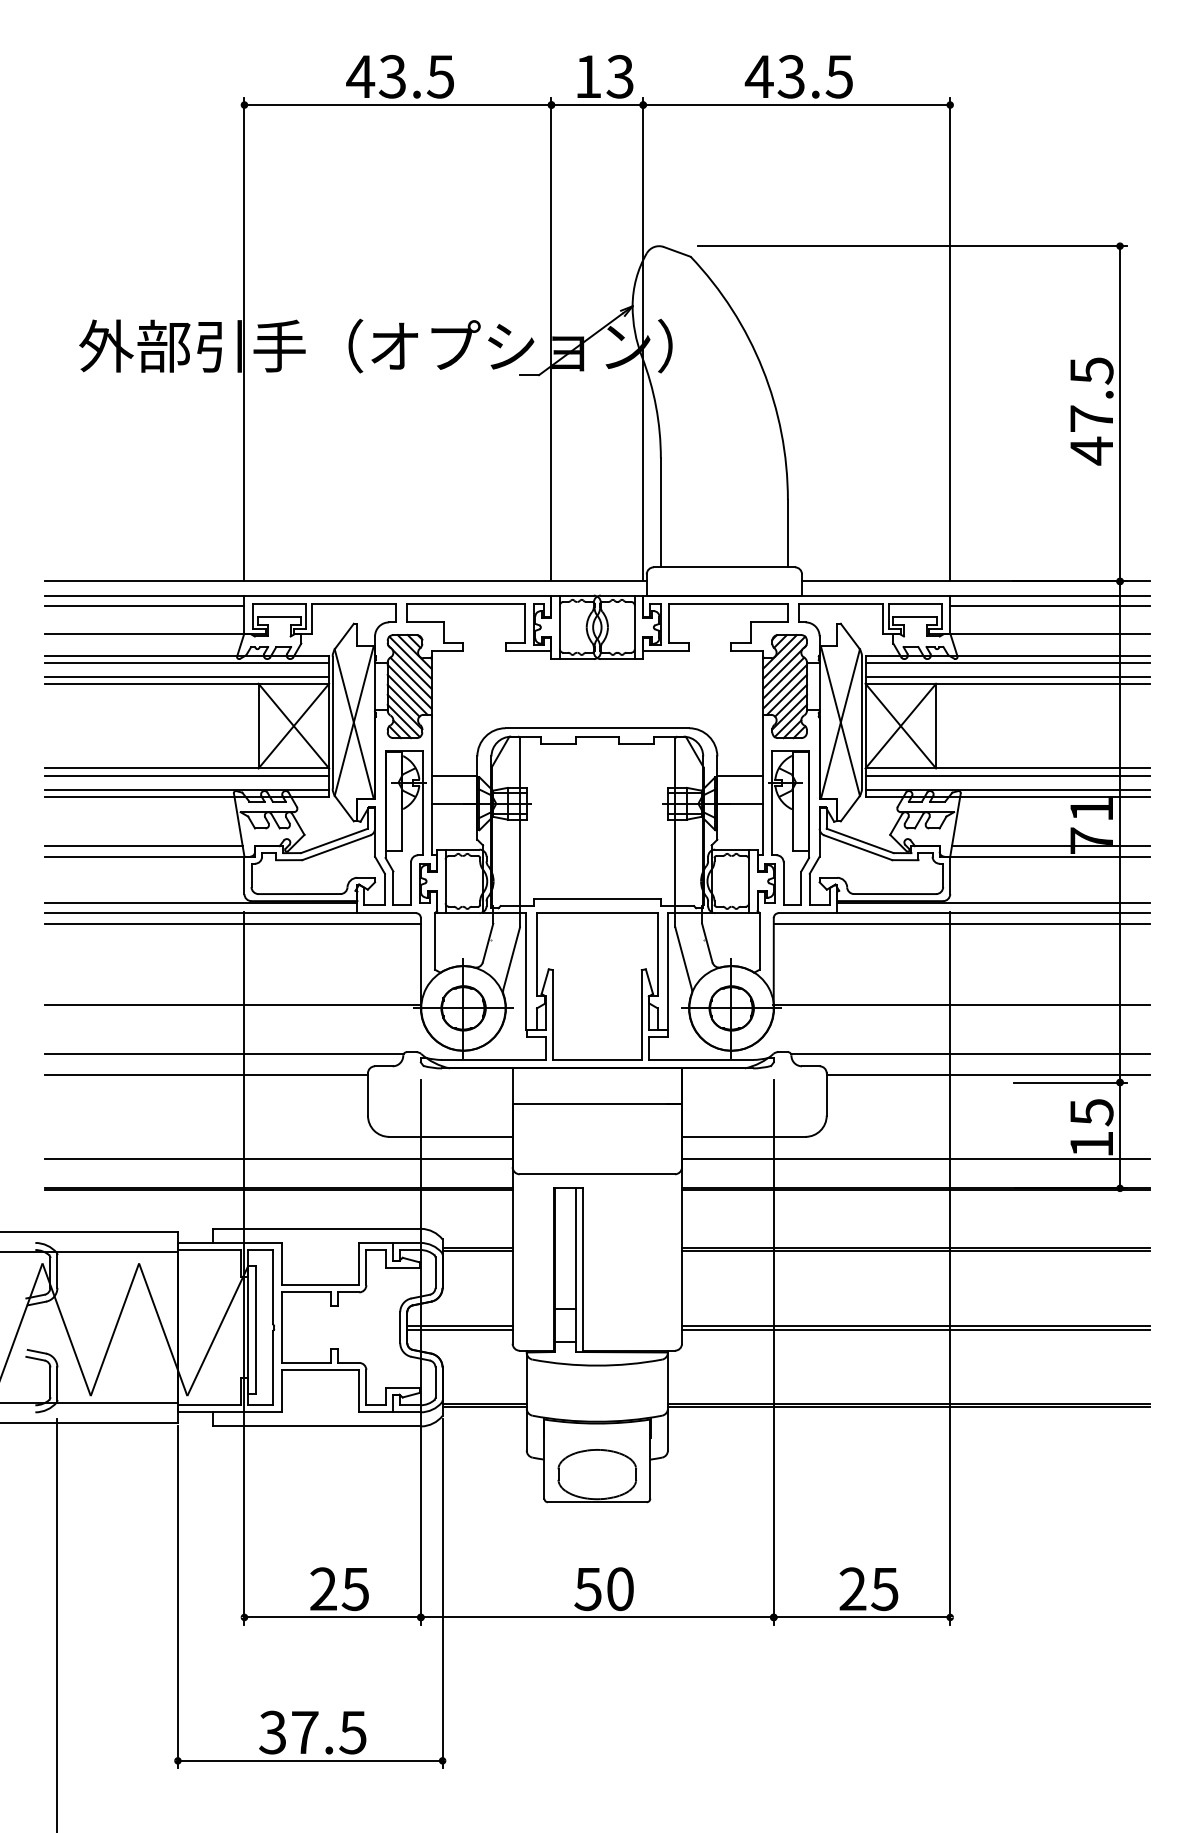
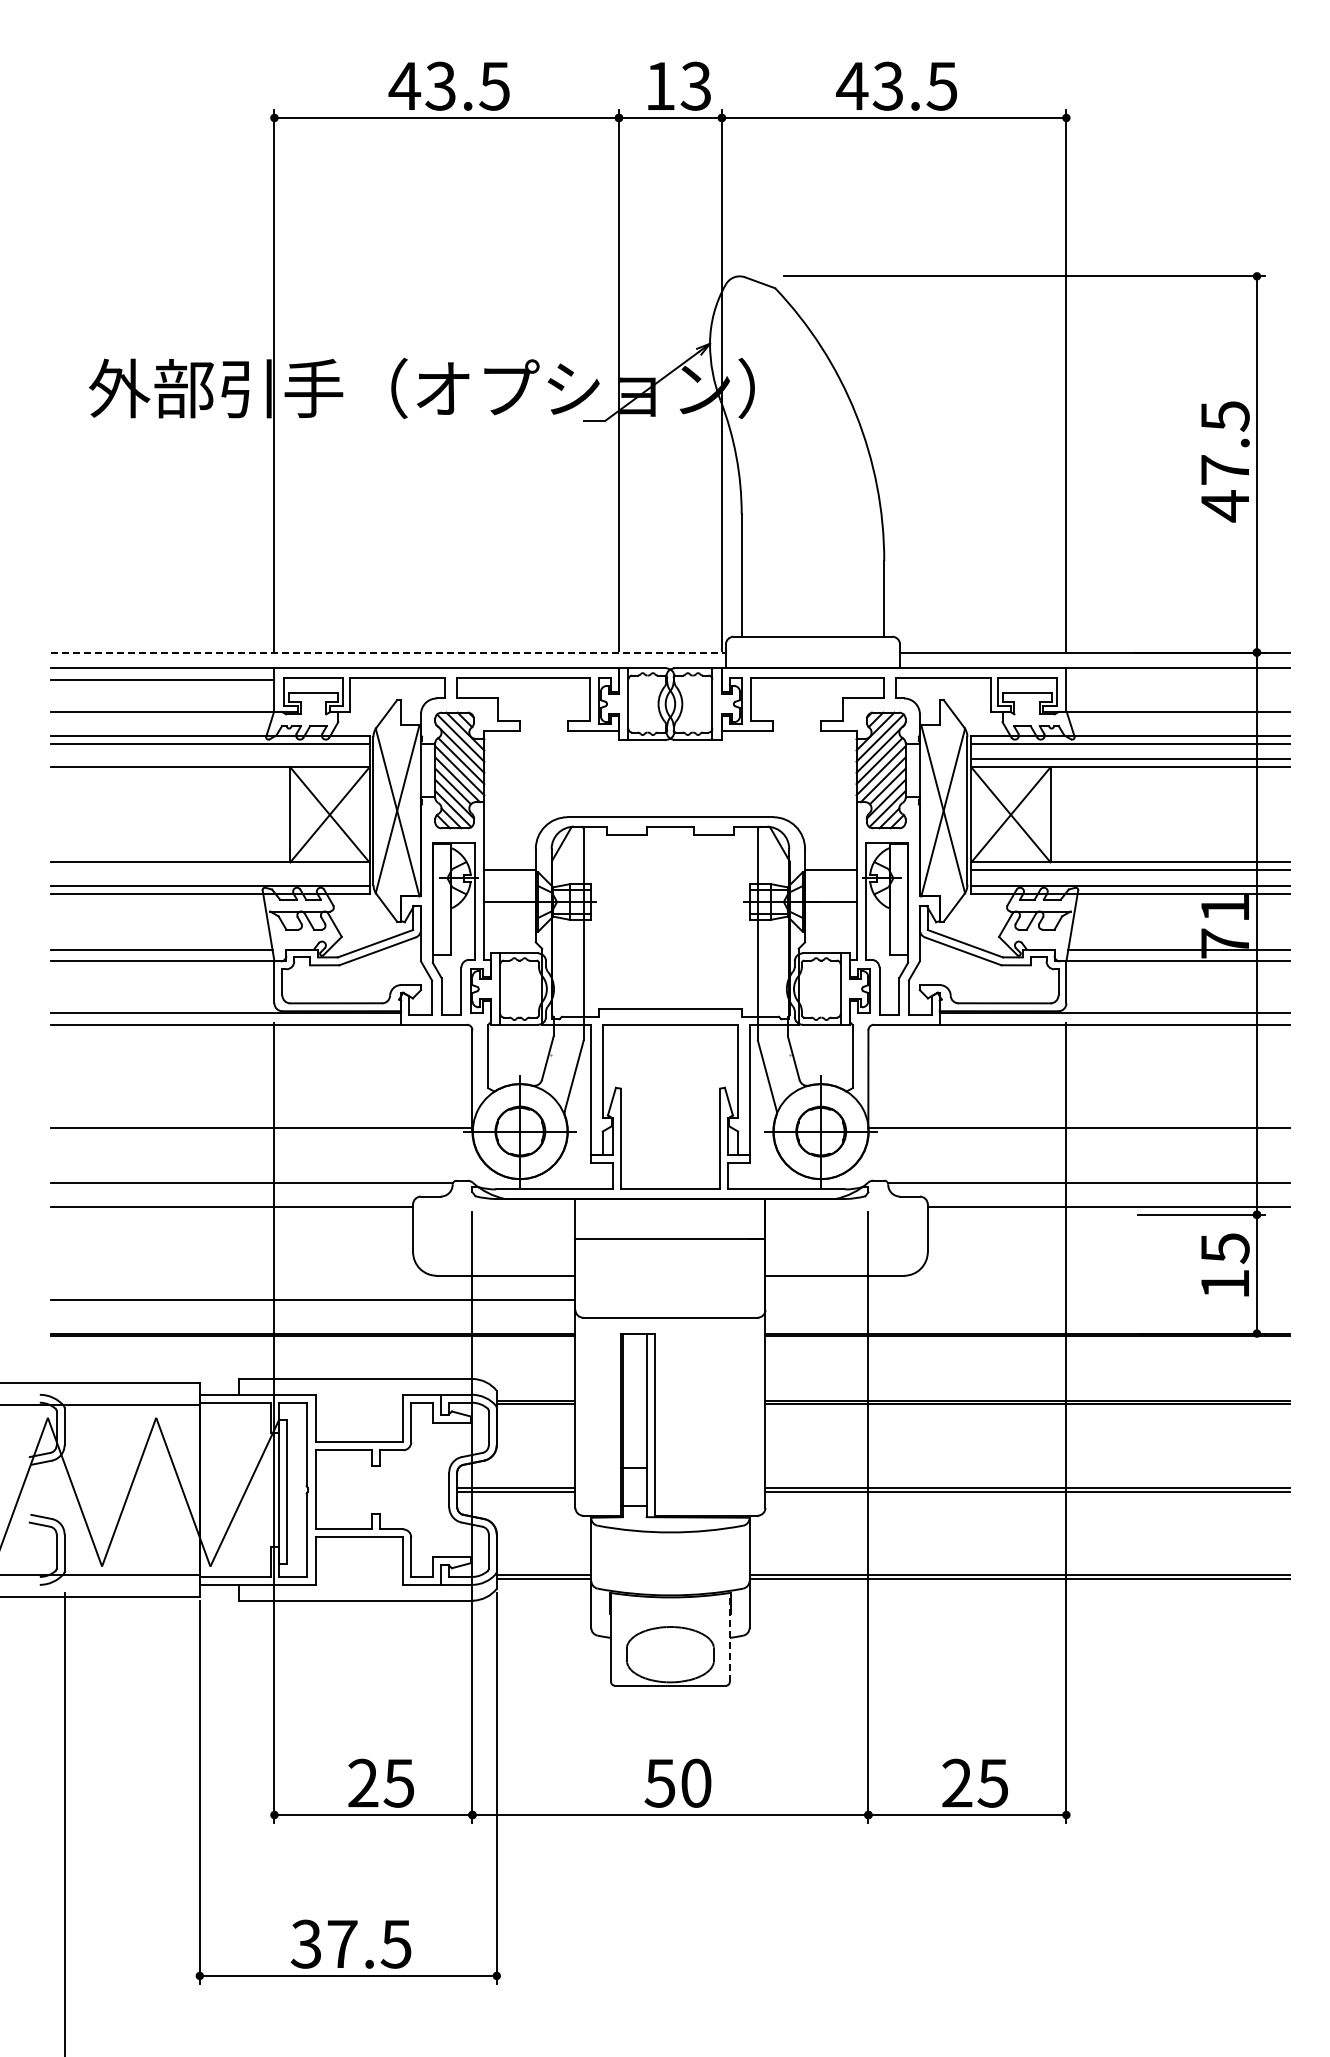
line: (346, 581) -> (388, 652), solid -> dashed
line: (1050, 606) -> (1178, 680), removed
line: (186, 676) -> (209, 759), removed
line: (186, 775) -> (209, 870), removed
line: (232, 923) -> (261, 1036), removed
line: (961, 923) -> (1079, 1036), removed
line: (915, 1158) -> (1027, 1300), removed
line: (649, 1458) -> (729, 1636), solid -> dashed

